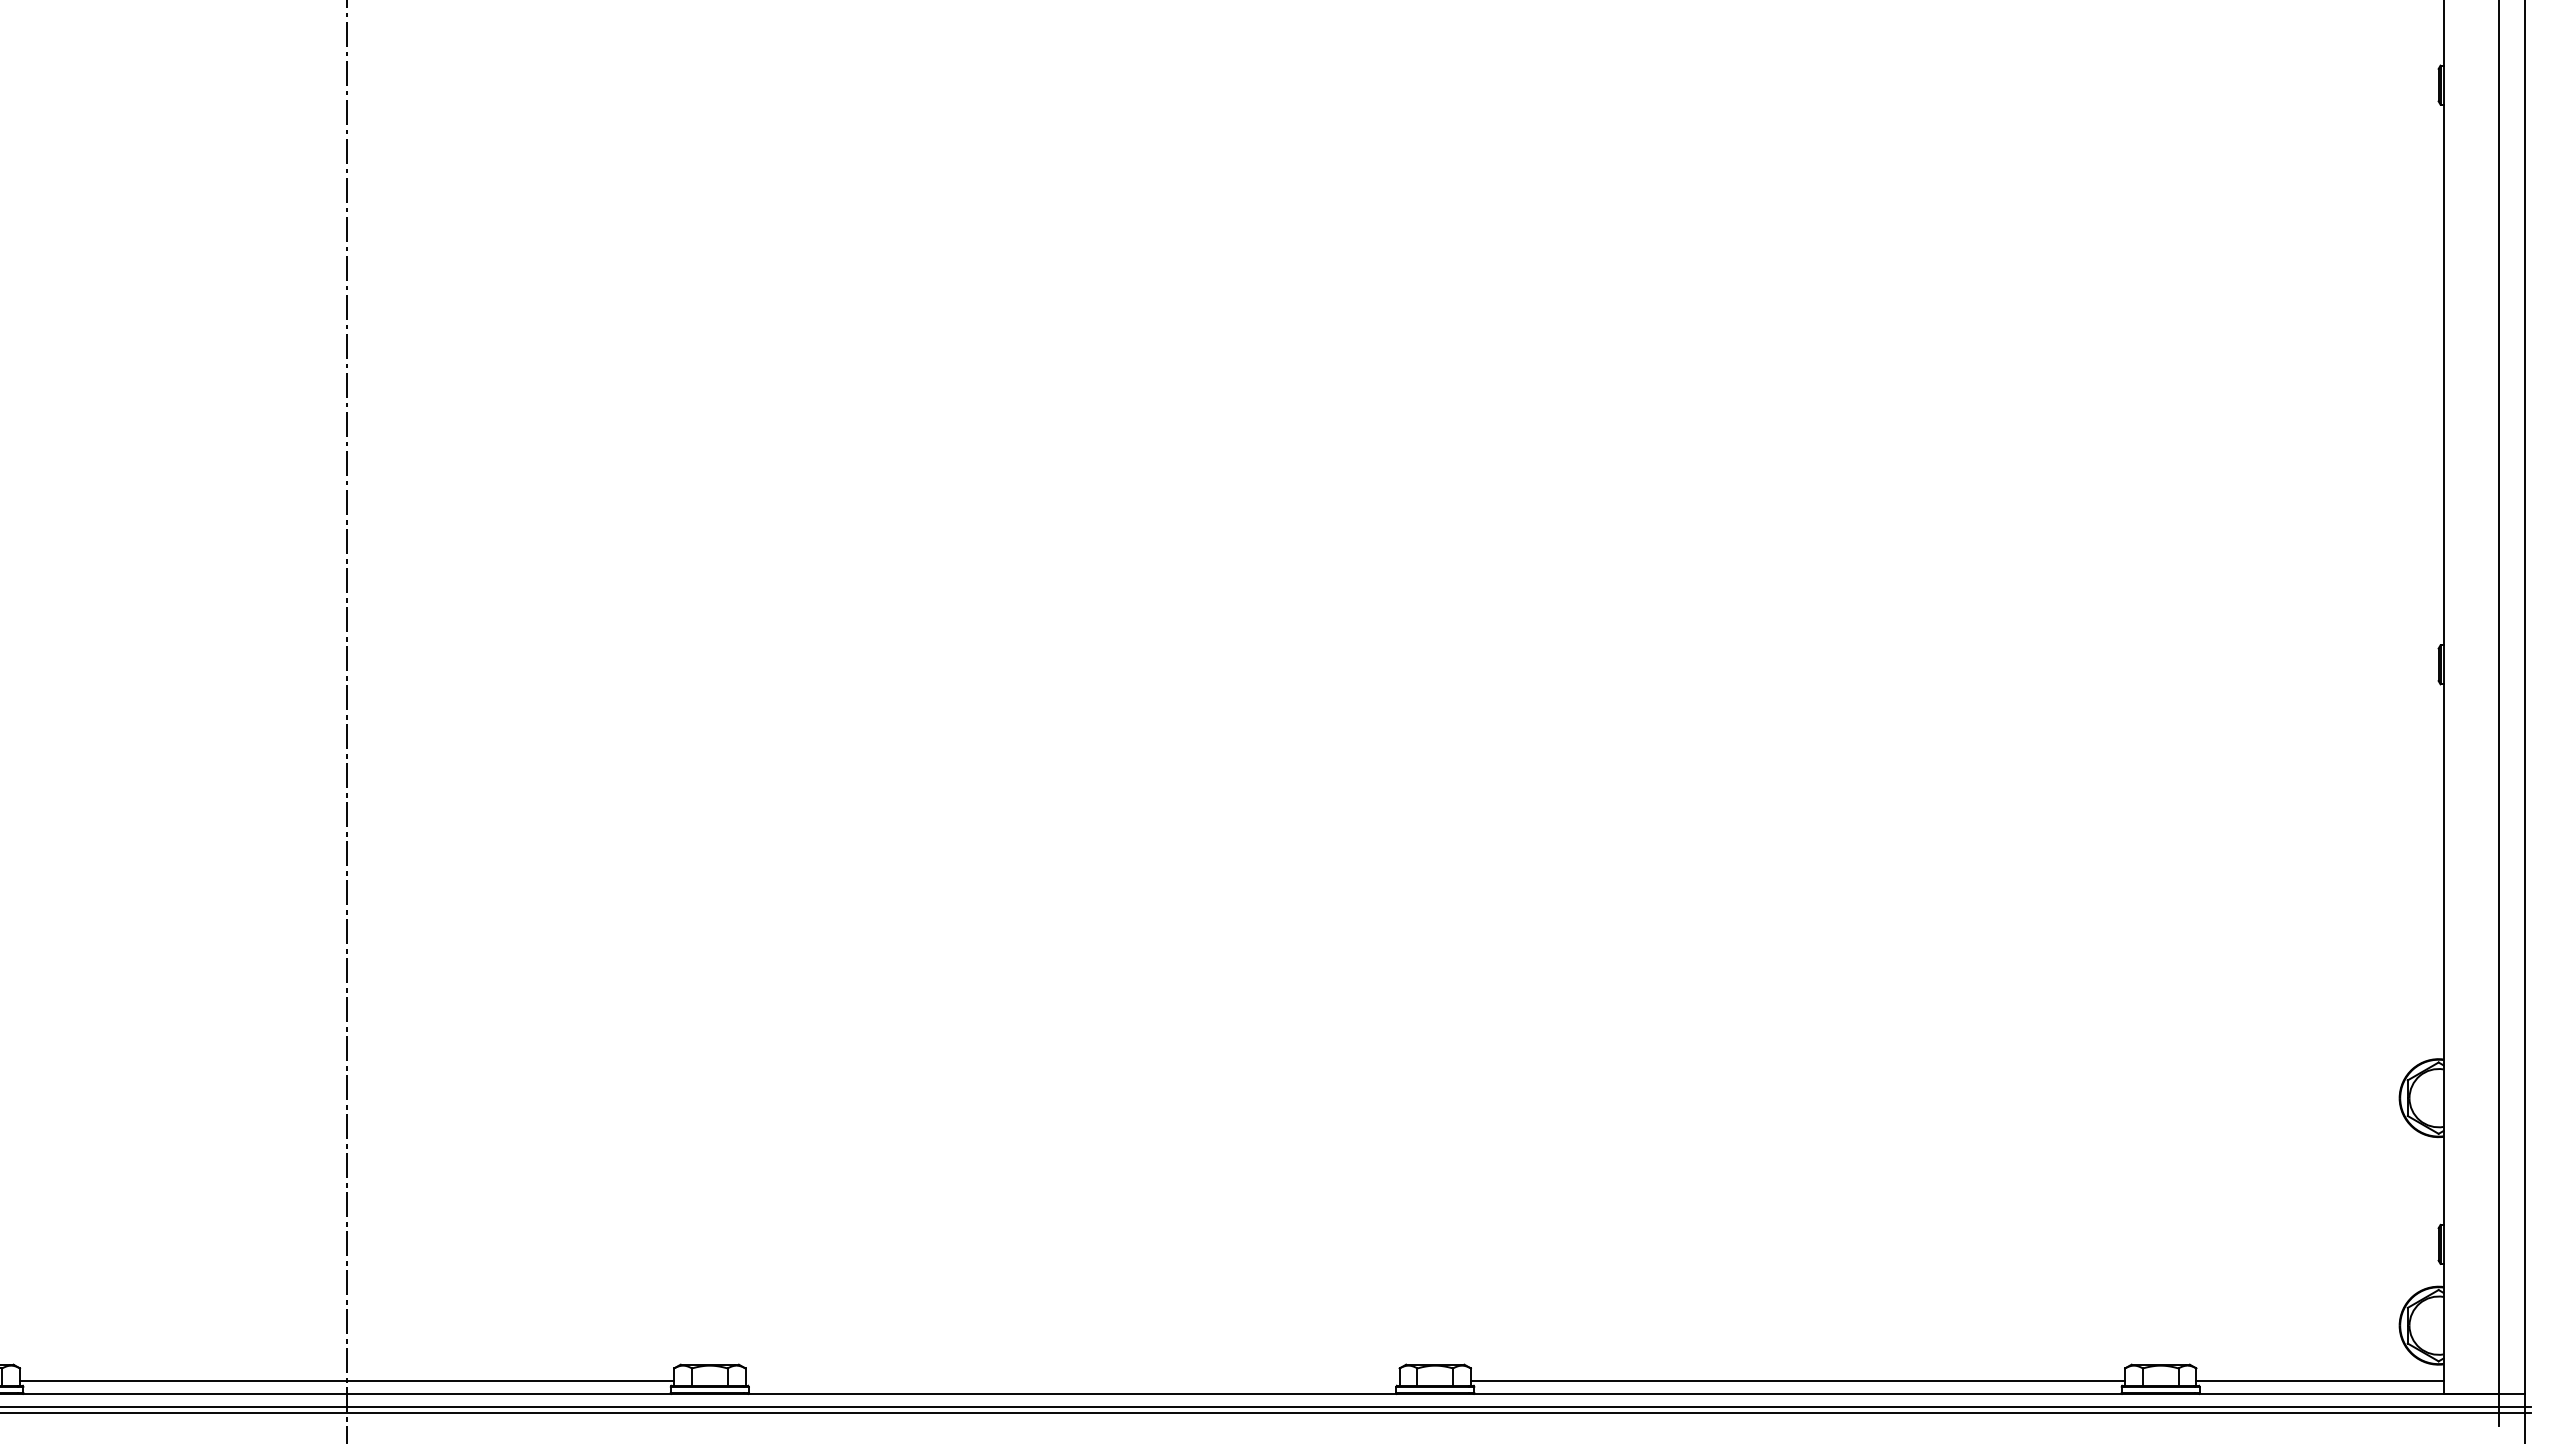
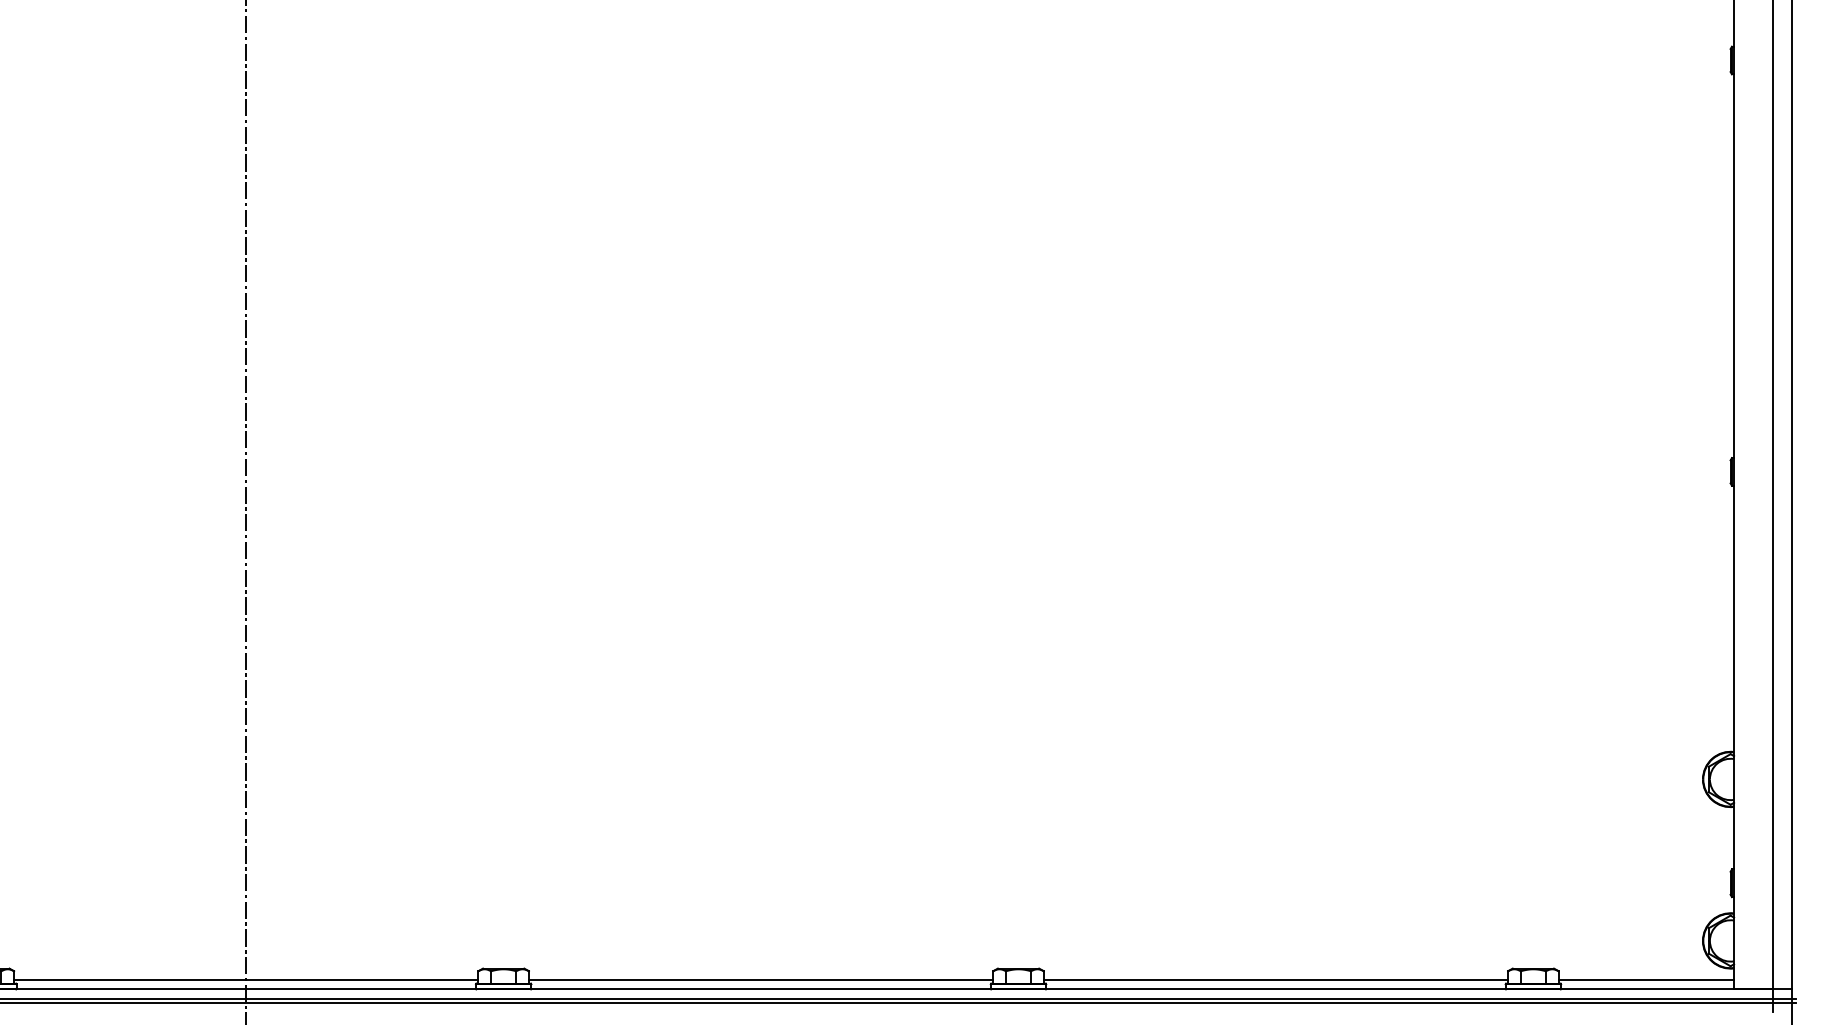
line: (1072, 1380) -> (761, 979), added

